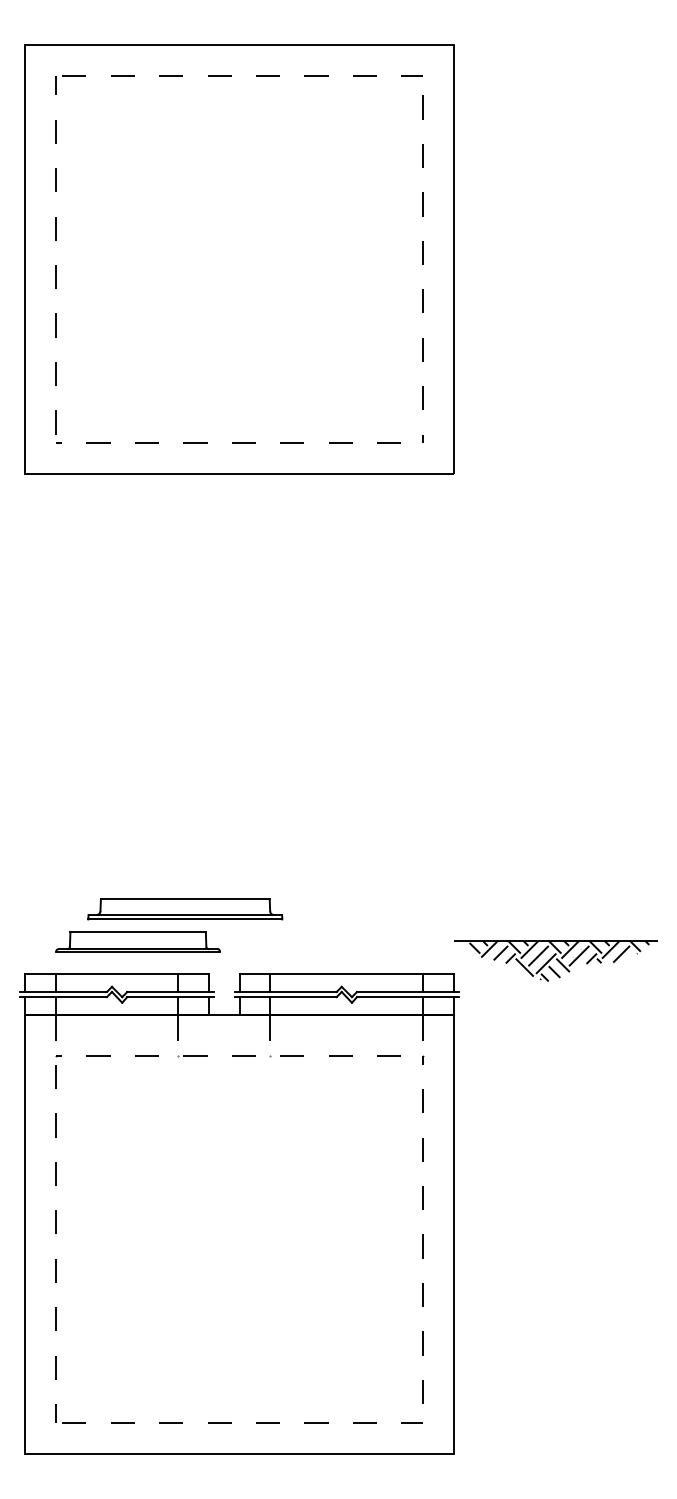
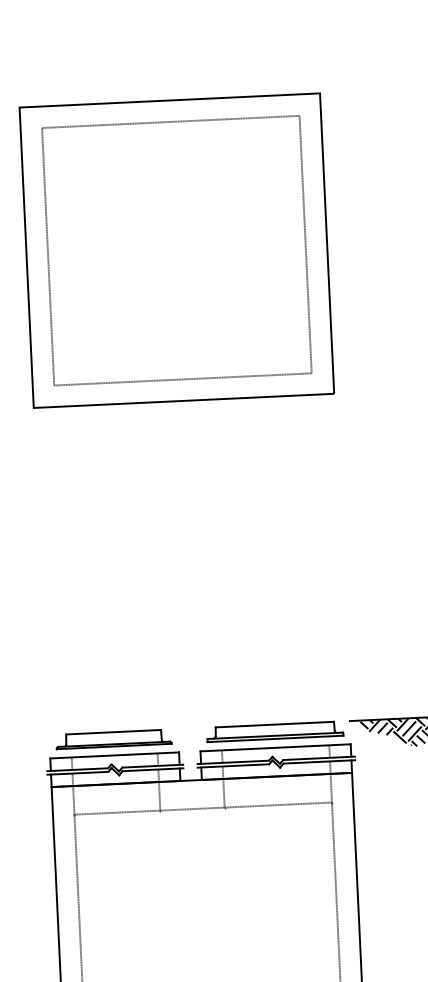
part: (185, 909) -> (275, 731), moved
part: (137, 941) -> (113, 738), moved

